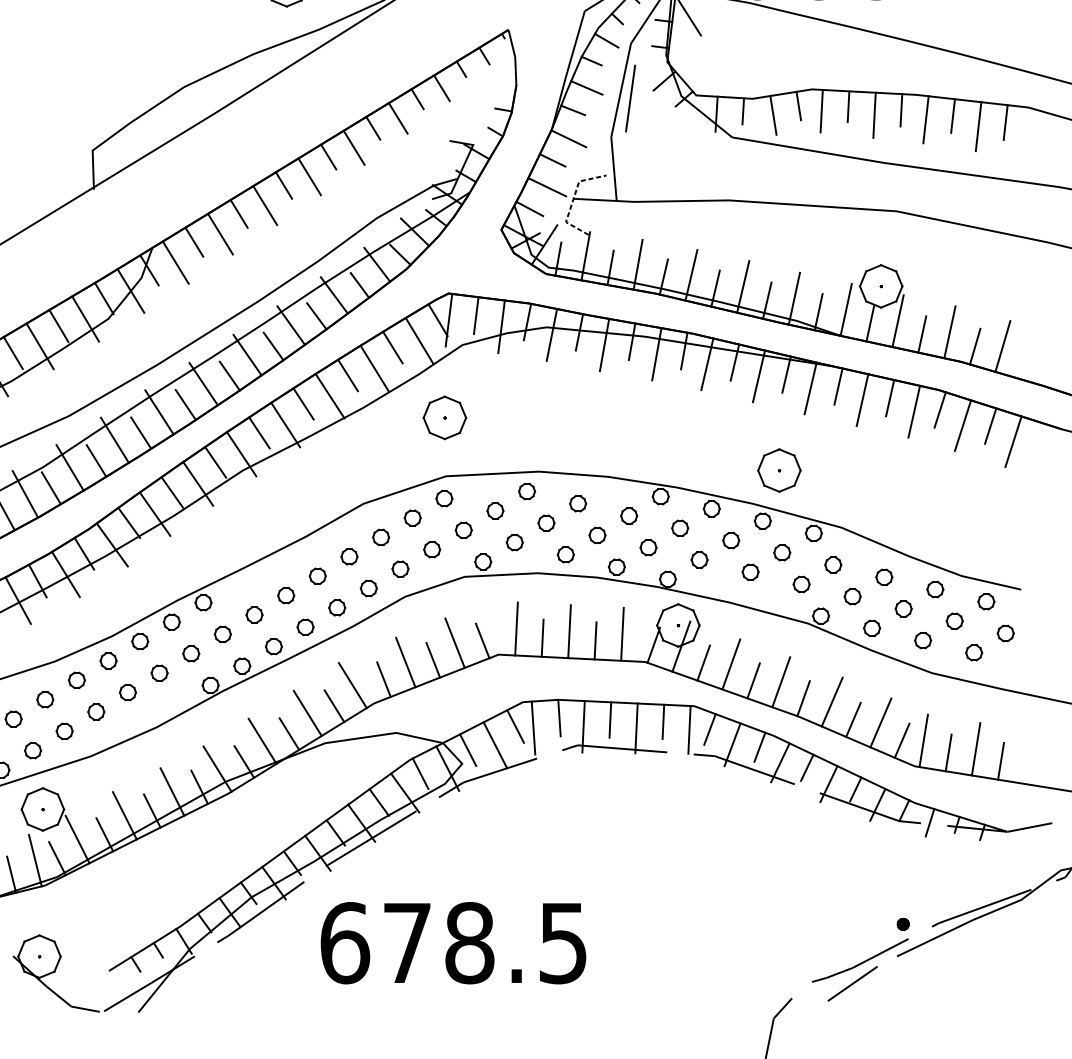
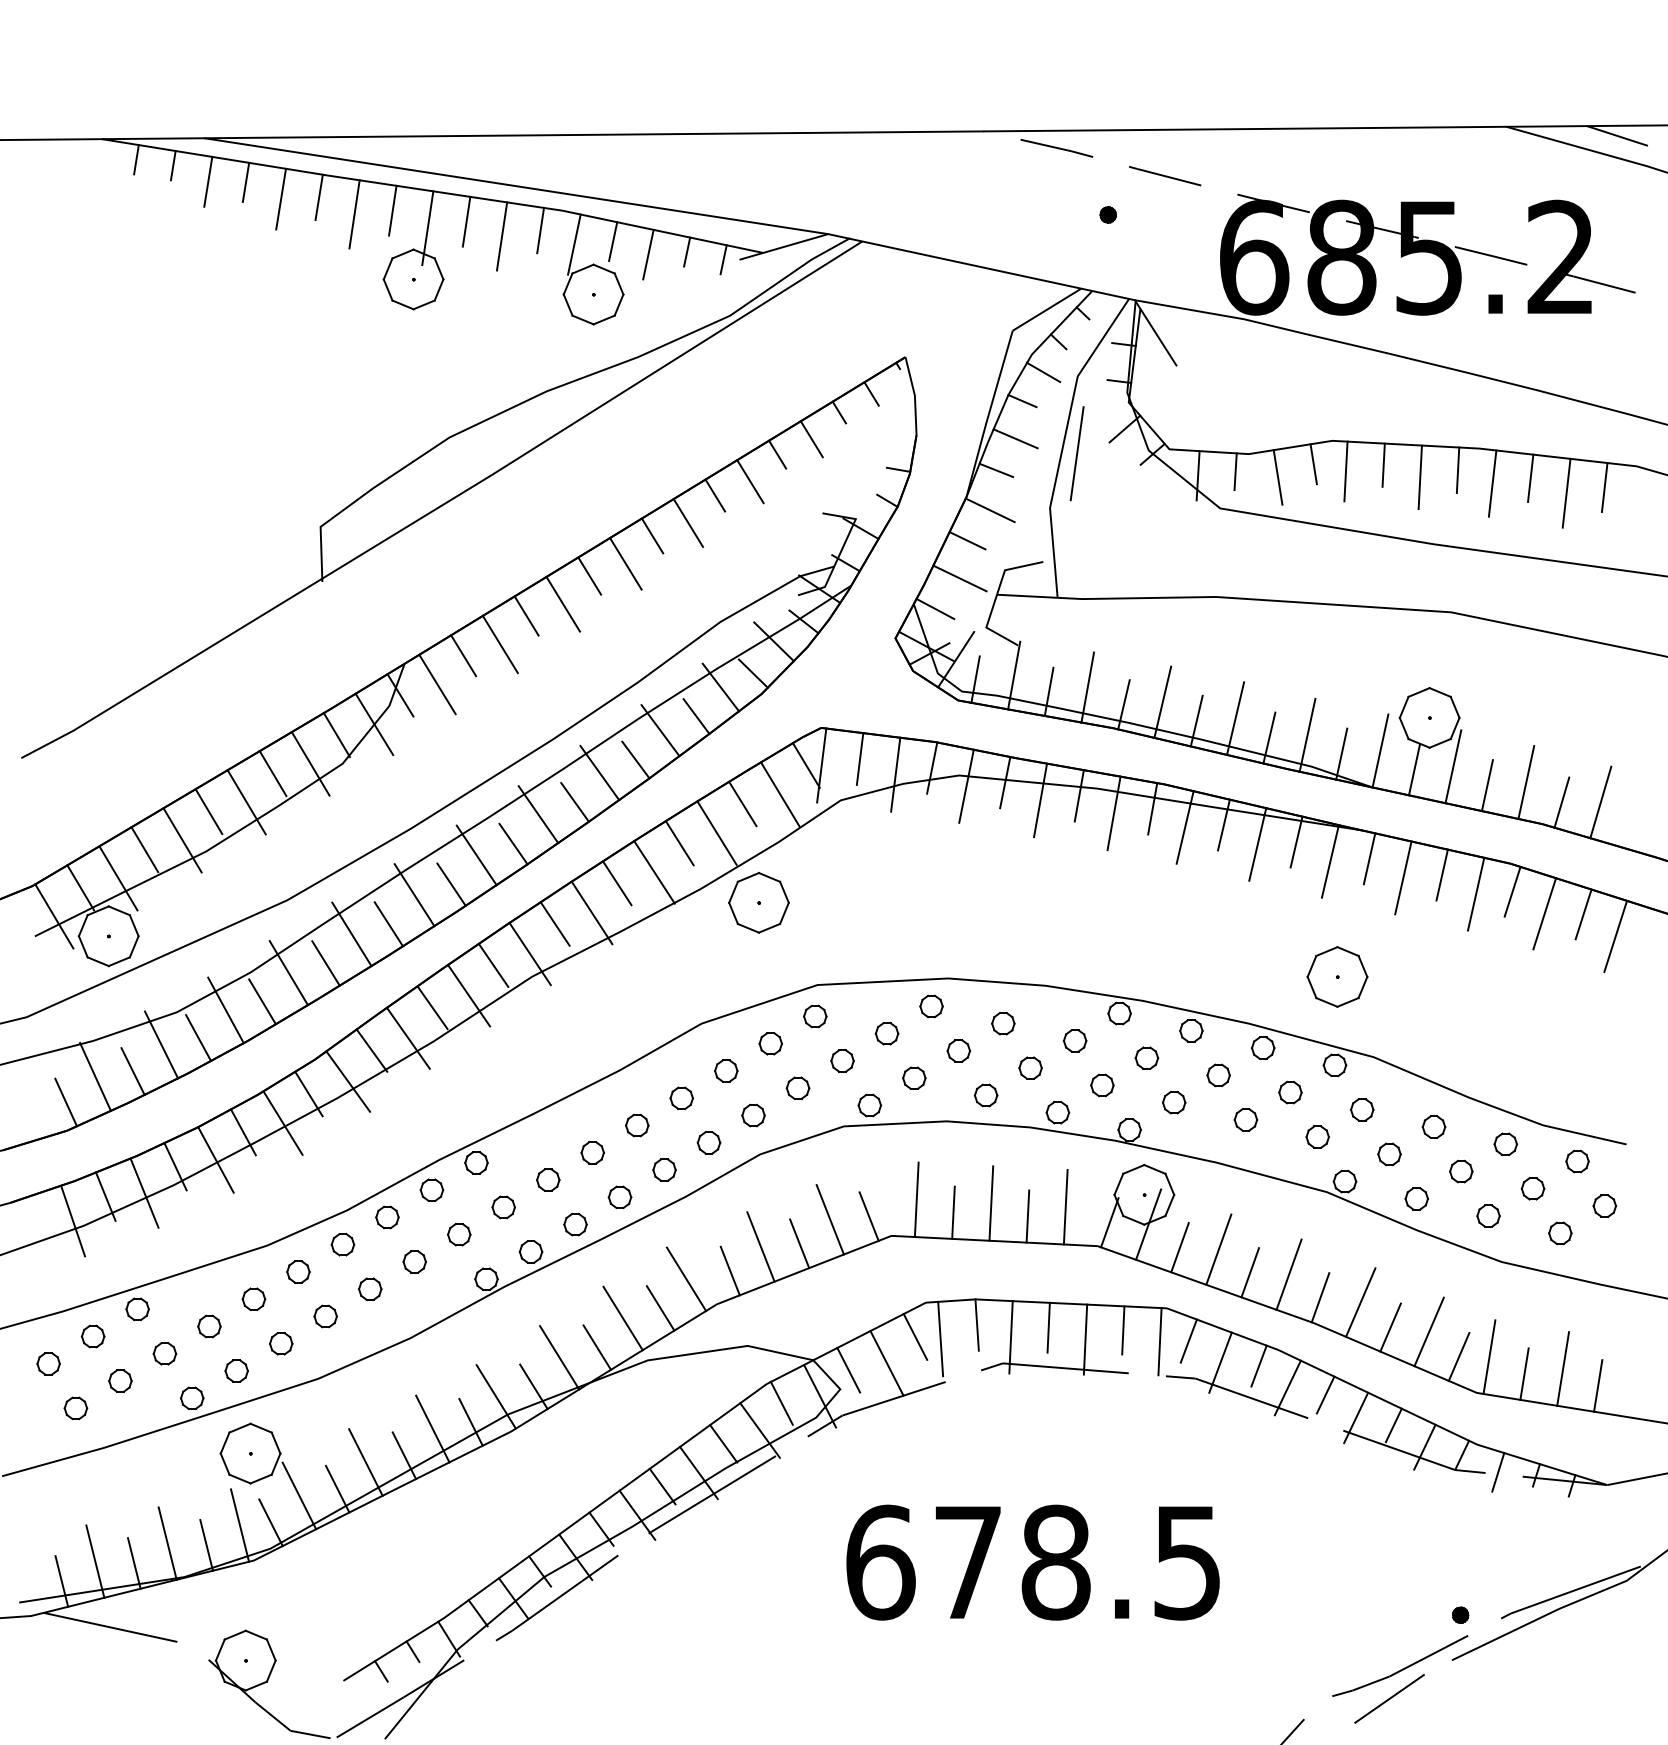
line: (573, 200) -> (996, 597), dashed -> solid
part: (444, 417) -> (758, 902), moved
part: (779, 470) -> (1337, 976), moved
text: (453, 943) -> (1032, 1562), moved

